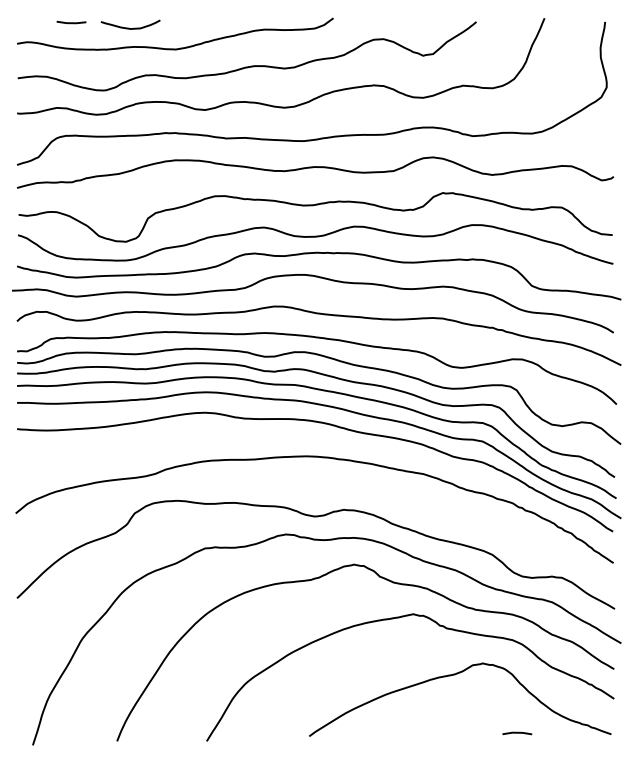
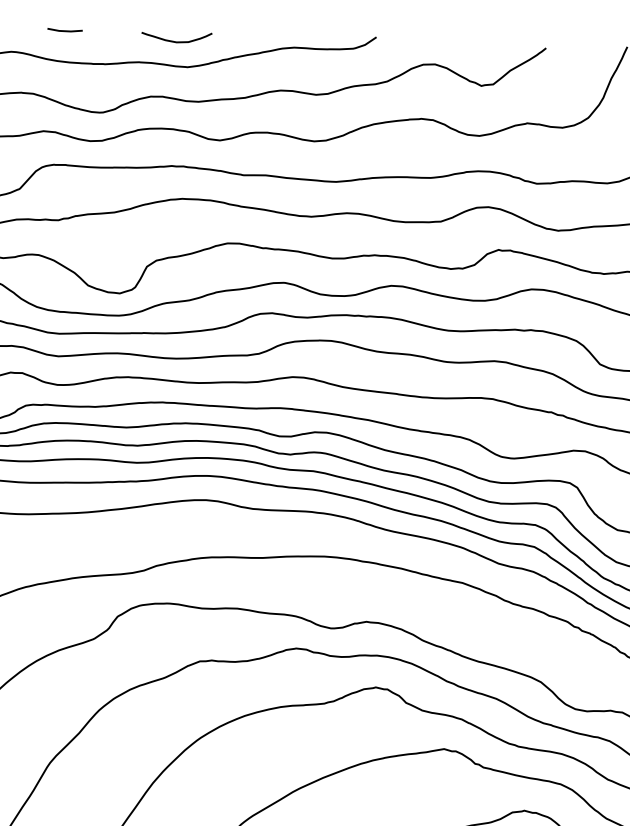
curve: (129, 27) -> (175, 40), moved

